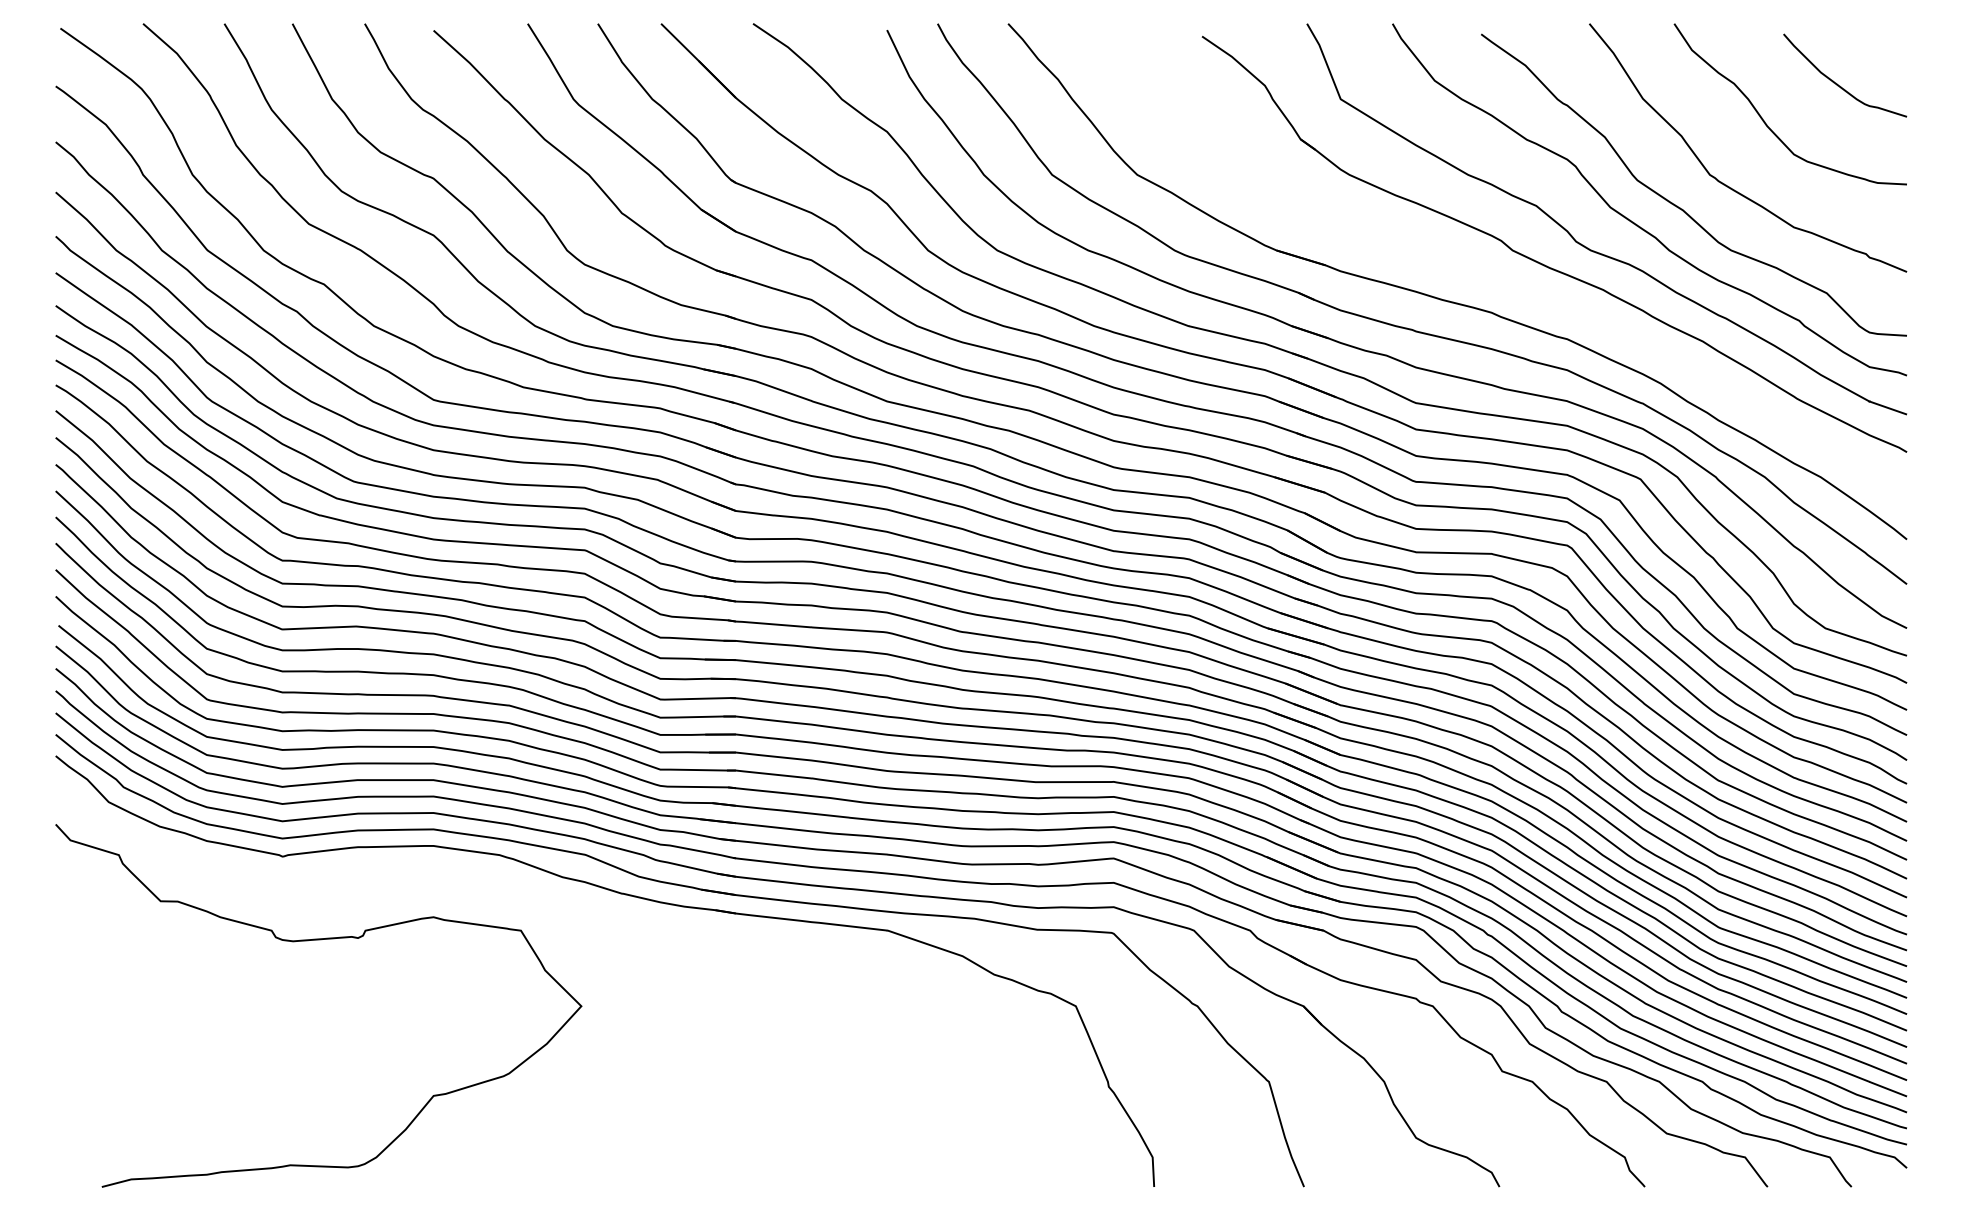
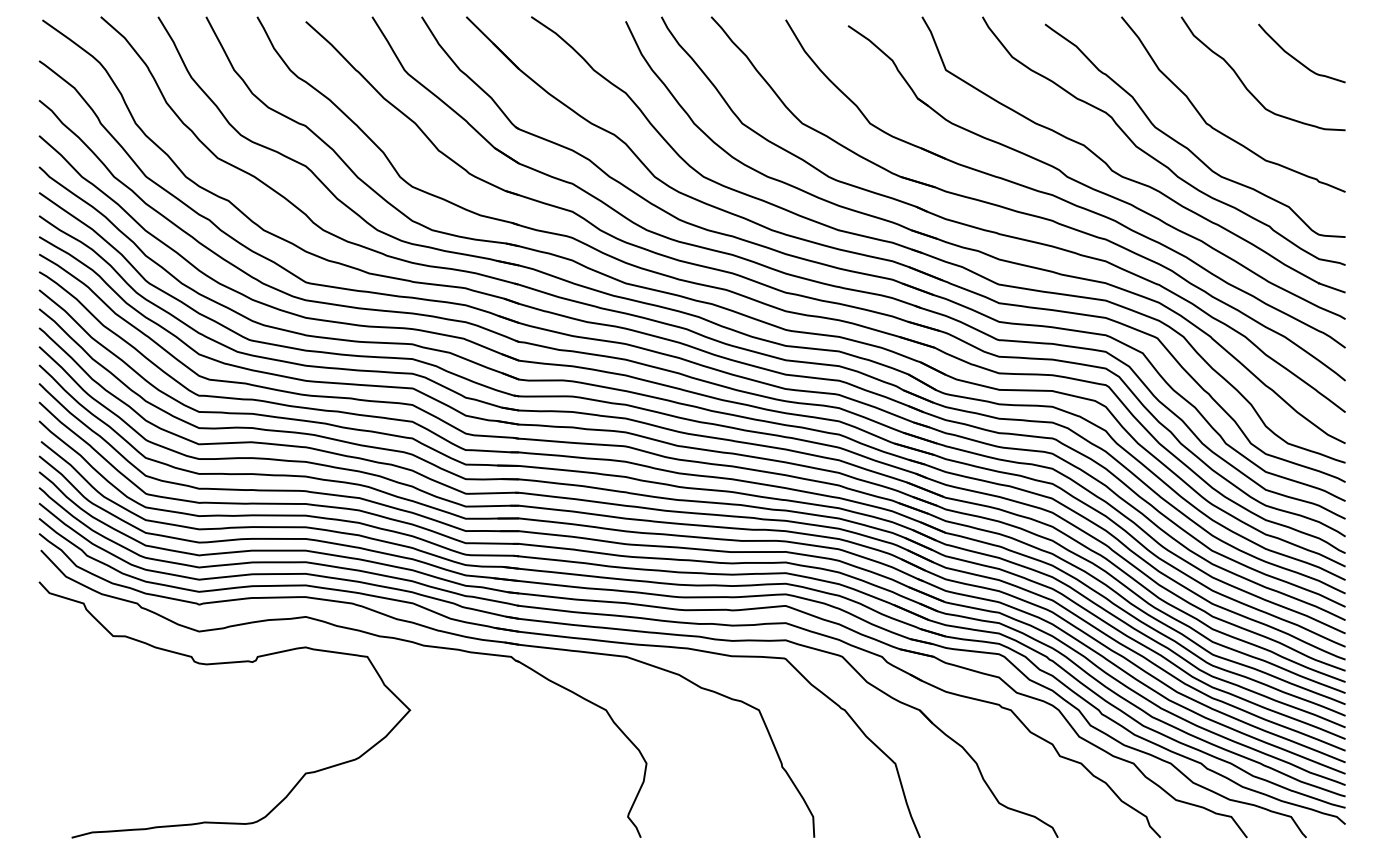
part: (1501, 279) -> (1059, 197), added
part: (511, 895) -> (360, 632), added

